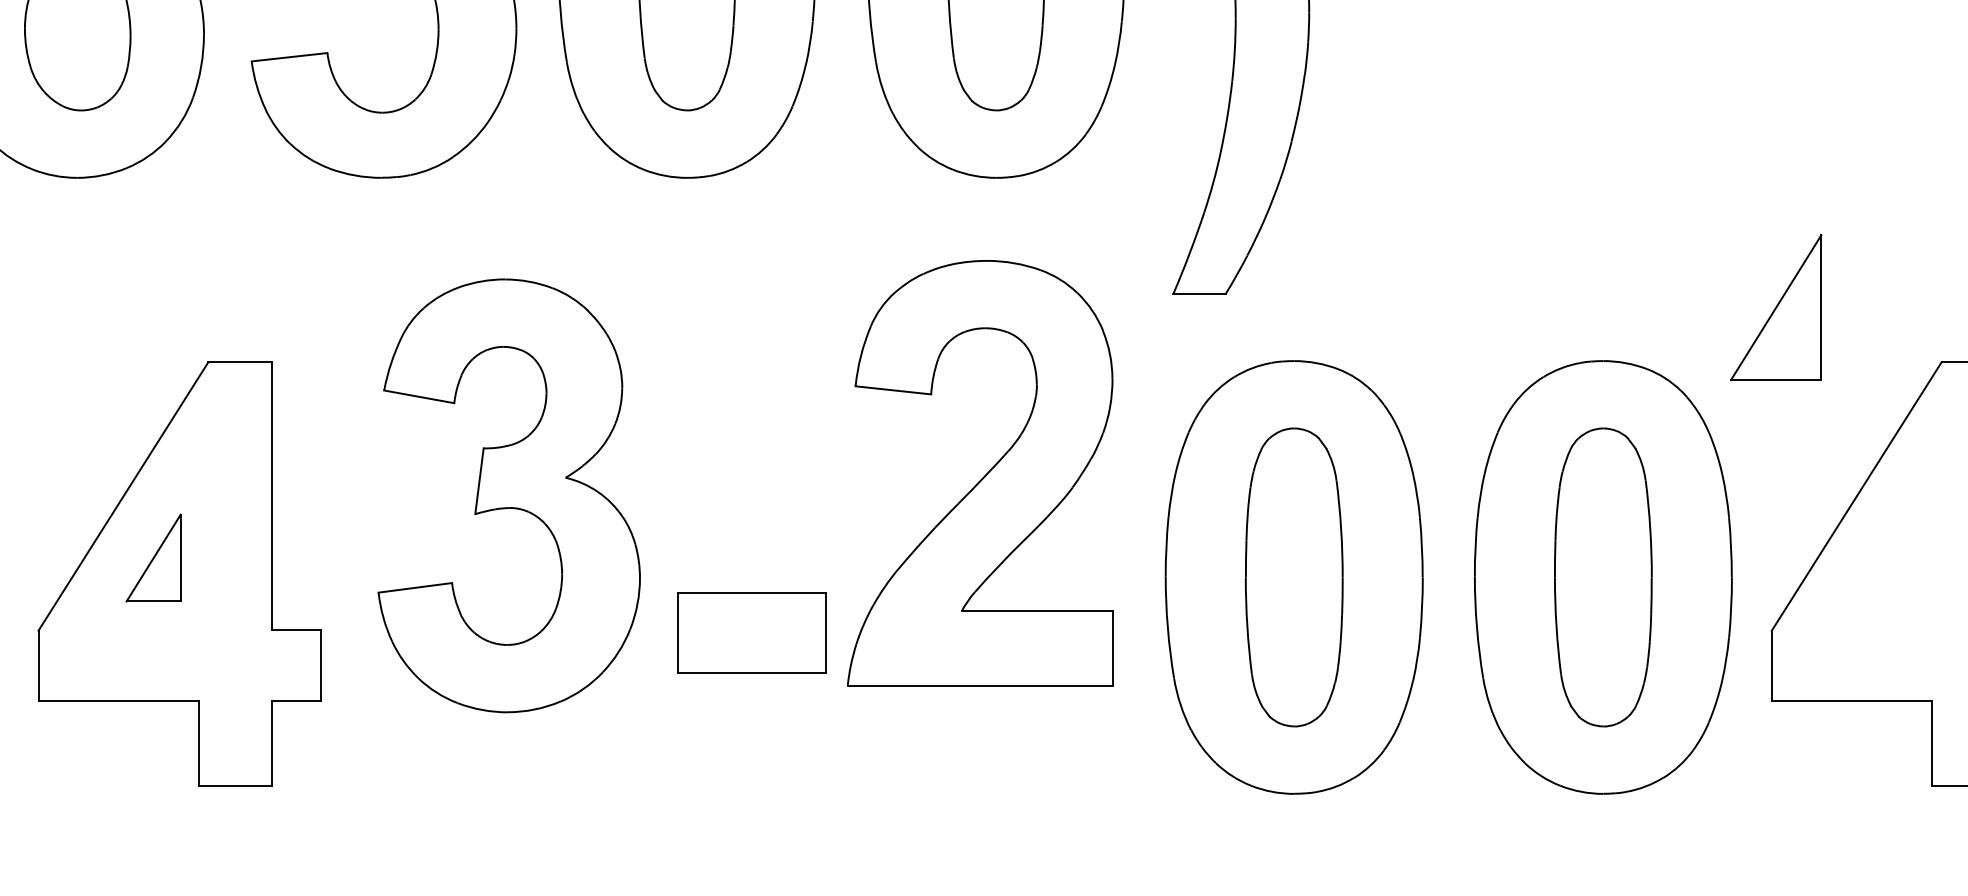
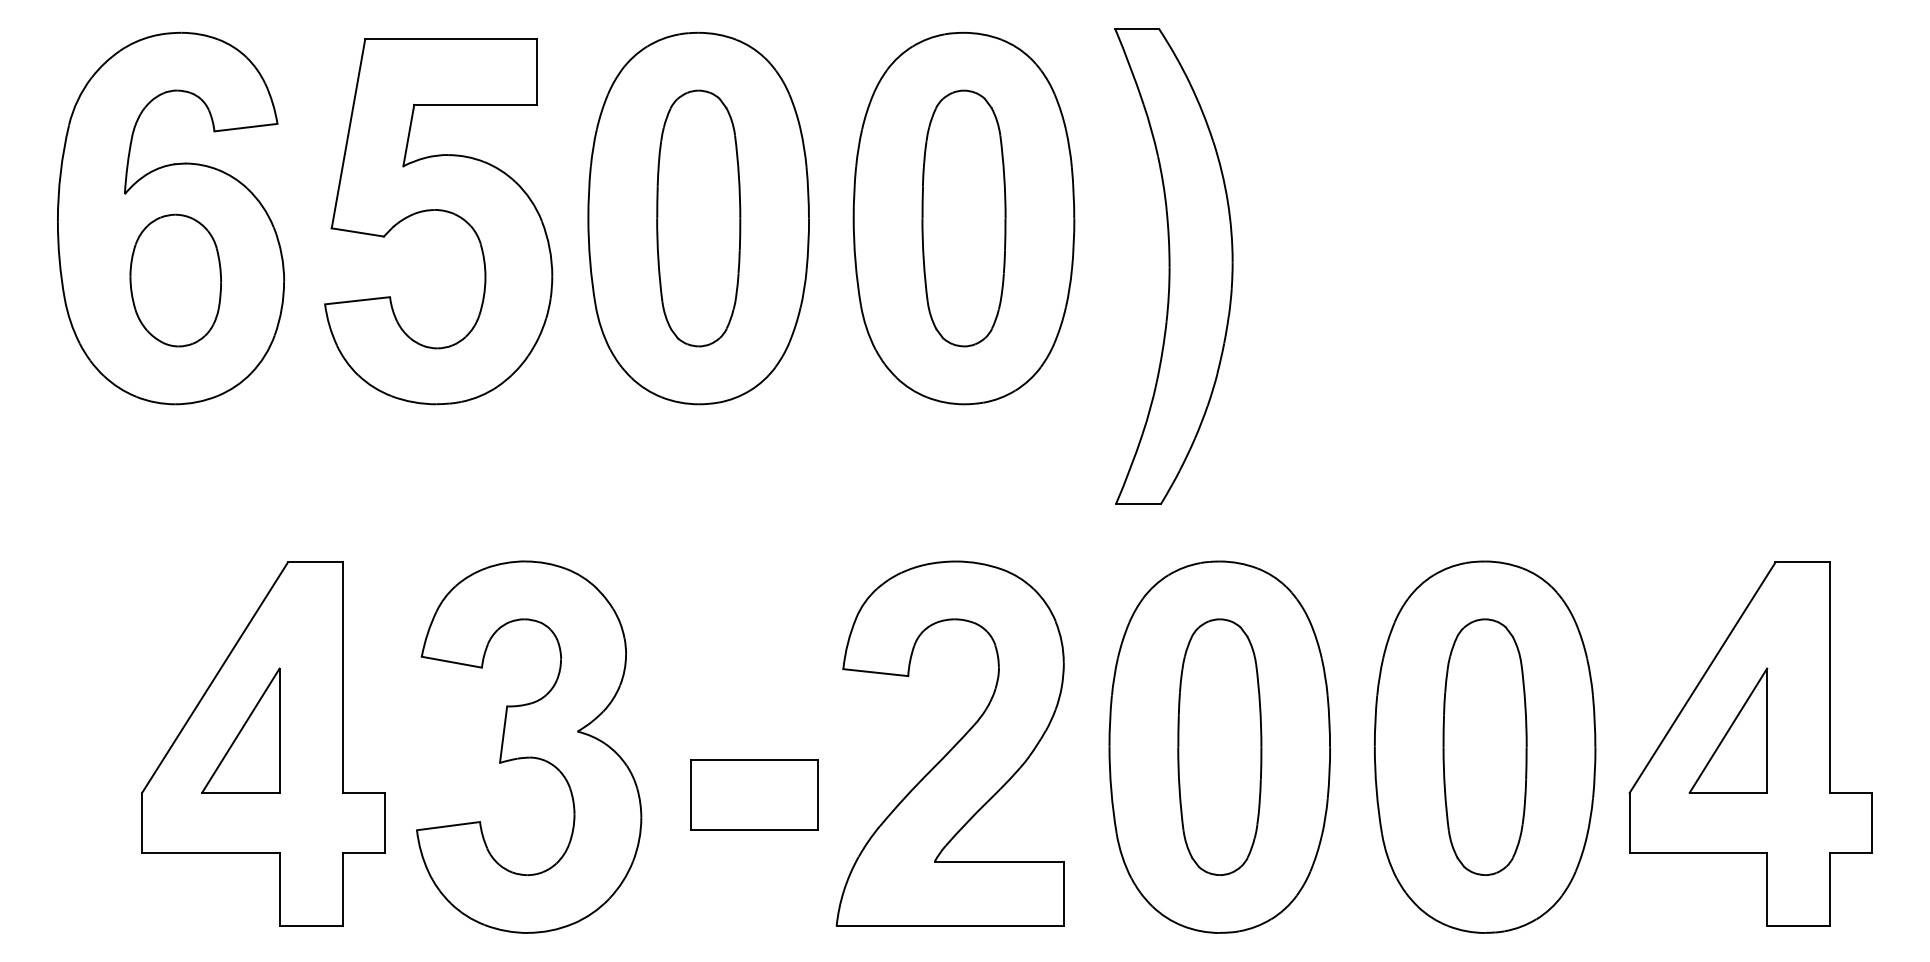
part: (1776, 307) -> (1728, 730), moved
part: (979, 472) -> (949, 743), moved
part: (509, 495) -> (529, 746), moved
part: (153, 557) -> (240, 730), size x1.67

